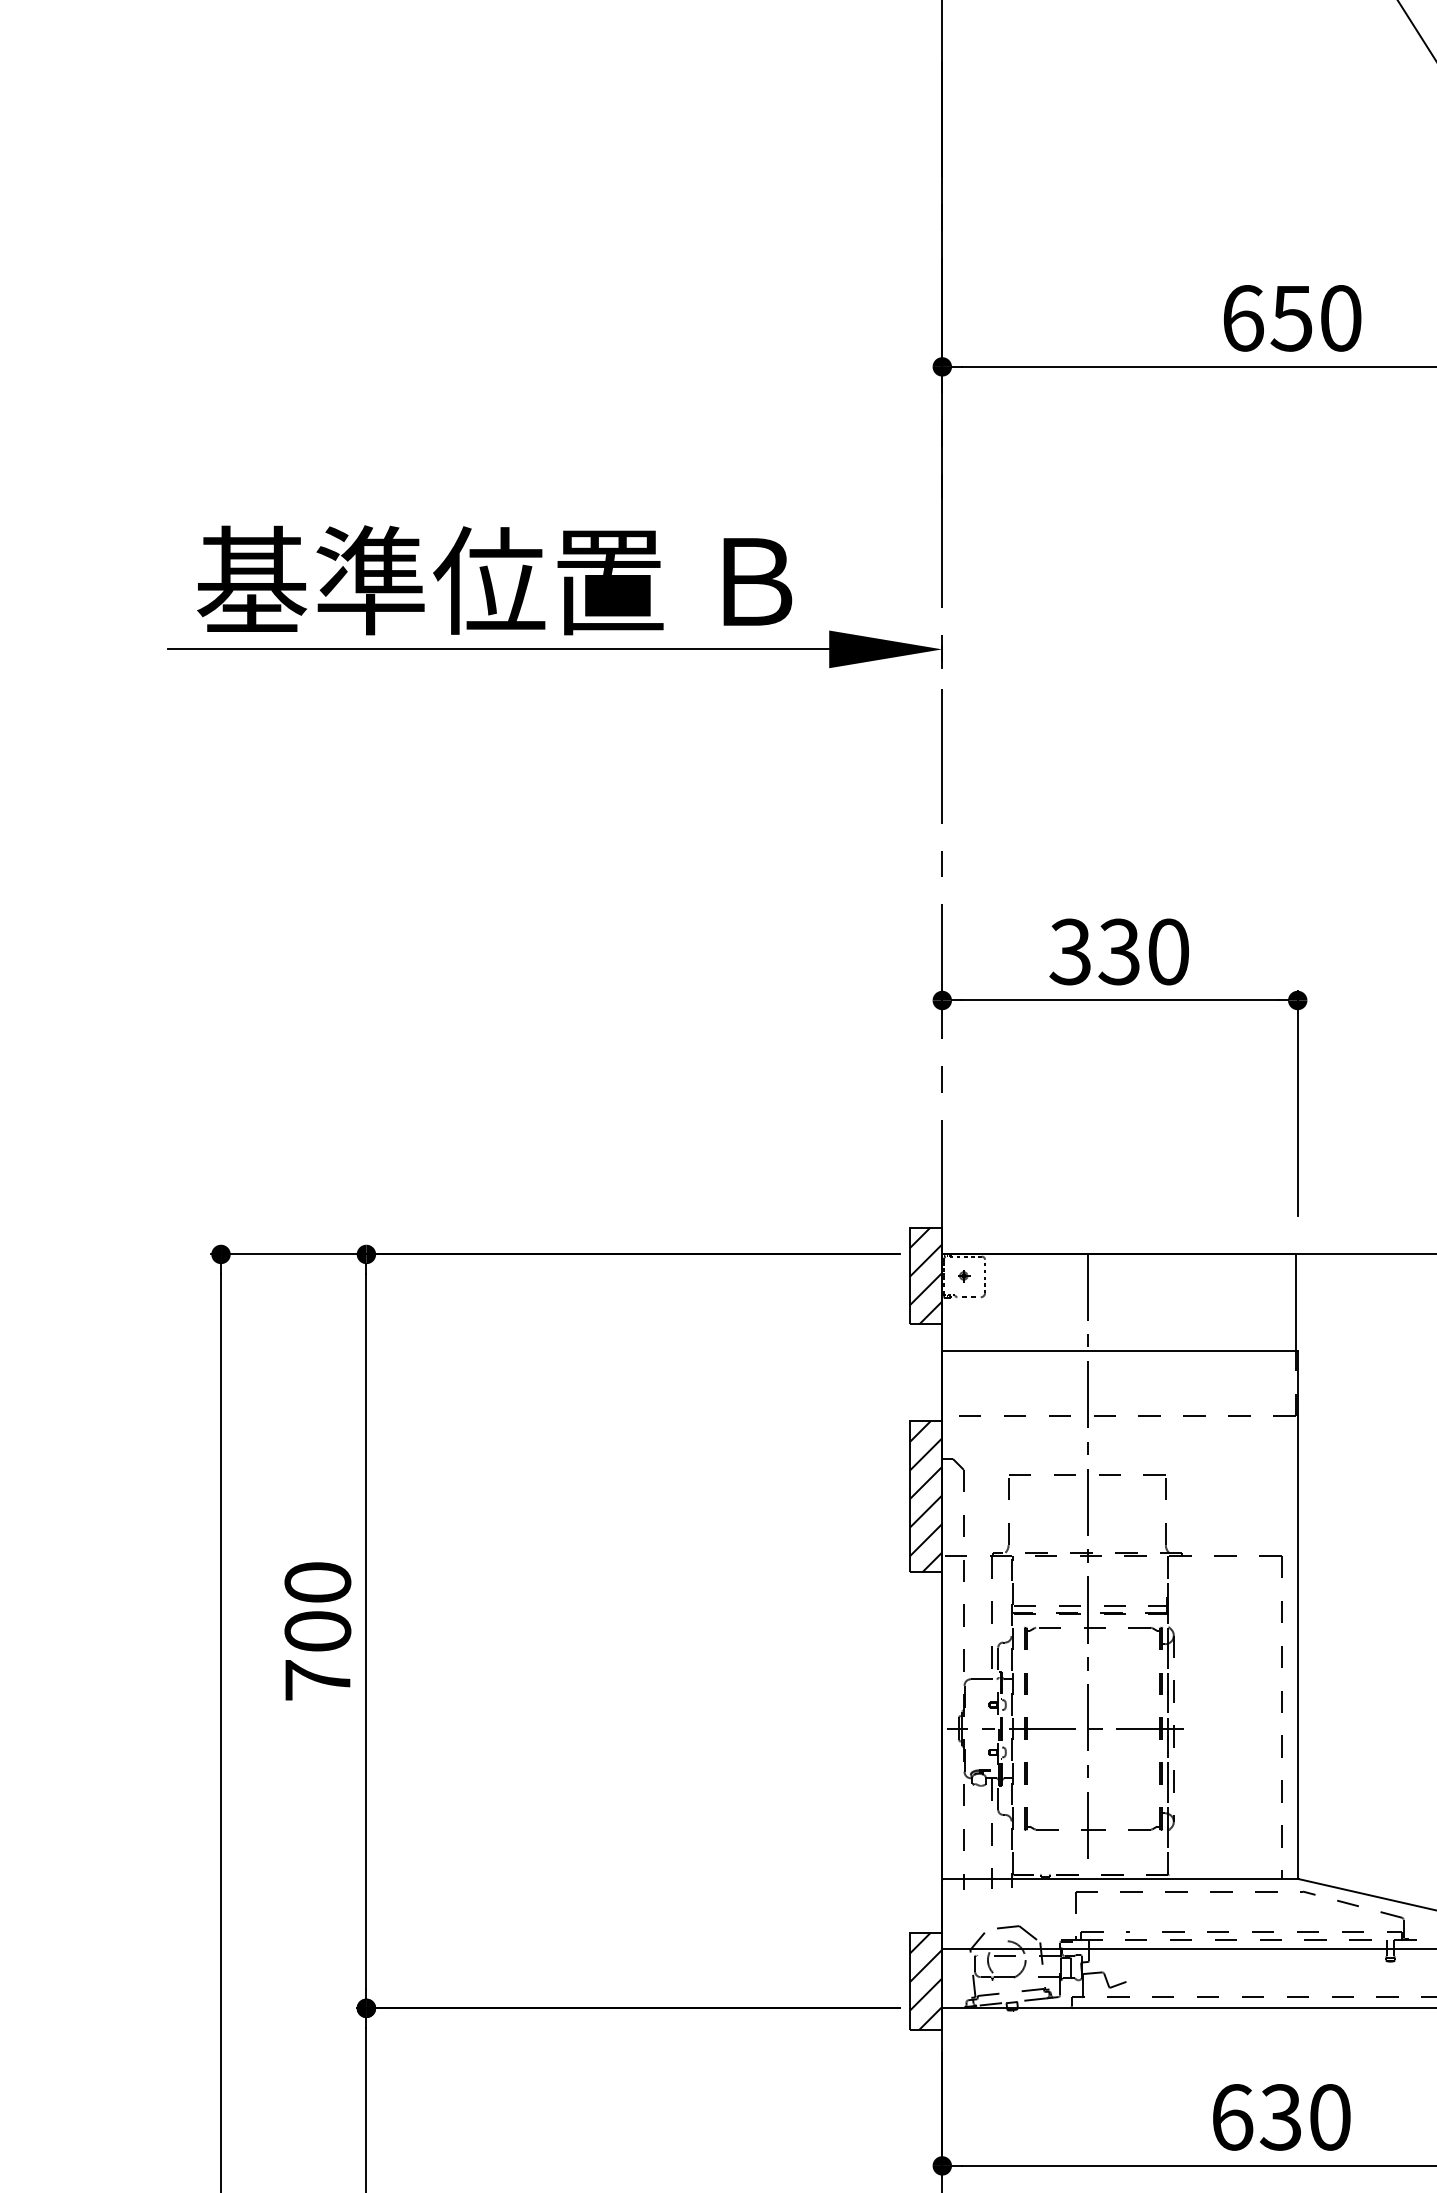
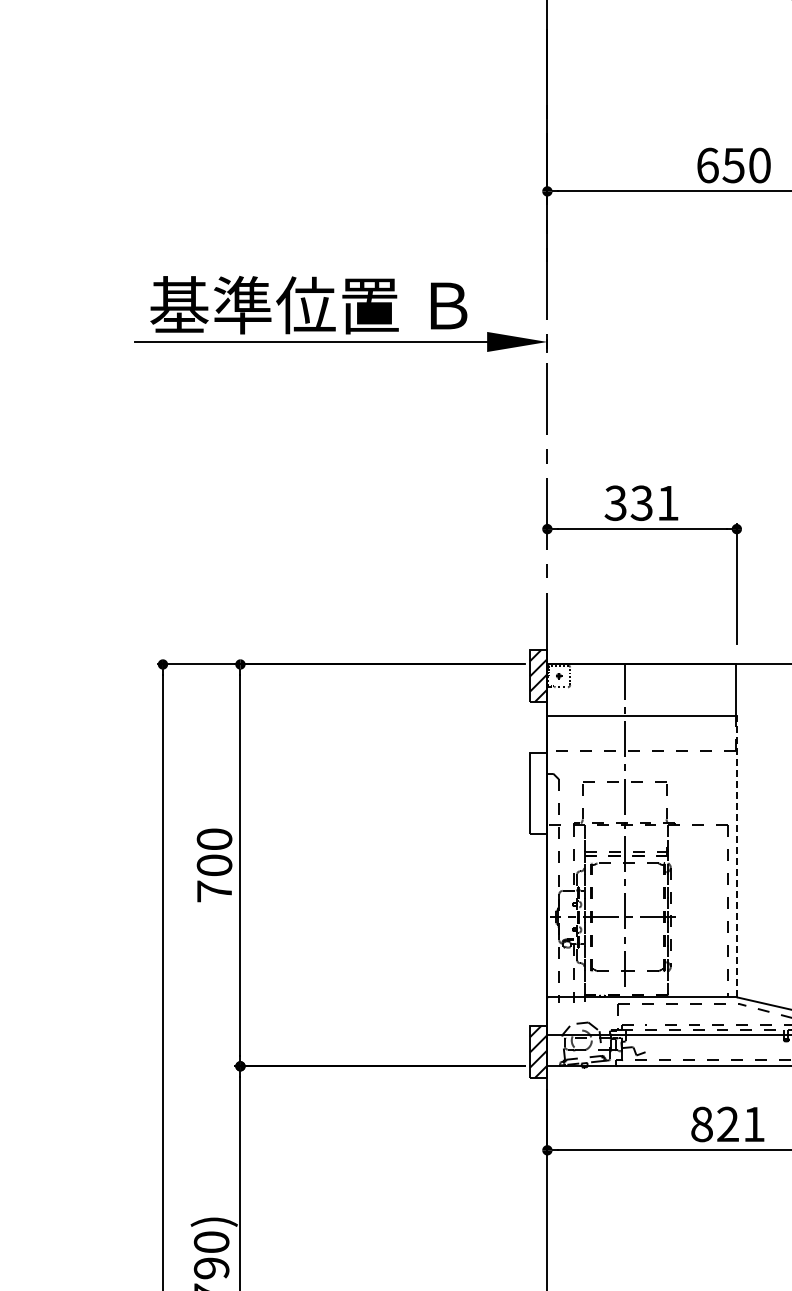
text: (1167, 952) -> (667, 503), 330 -> 331
hatch: (925, 1496) -> (538, 793), removed
line: (1297, 1614) -> (736, 856), solid -> dashed
text: (1280, 2117) -> (727, 1124), 630 -> 821

